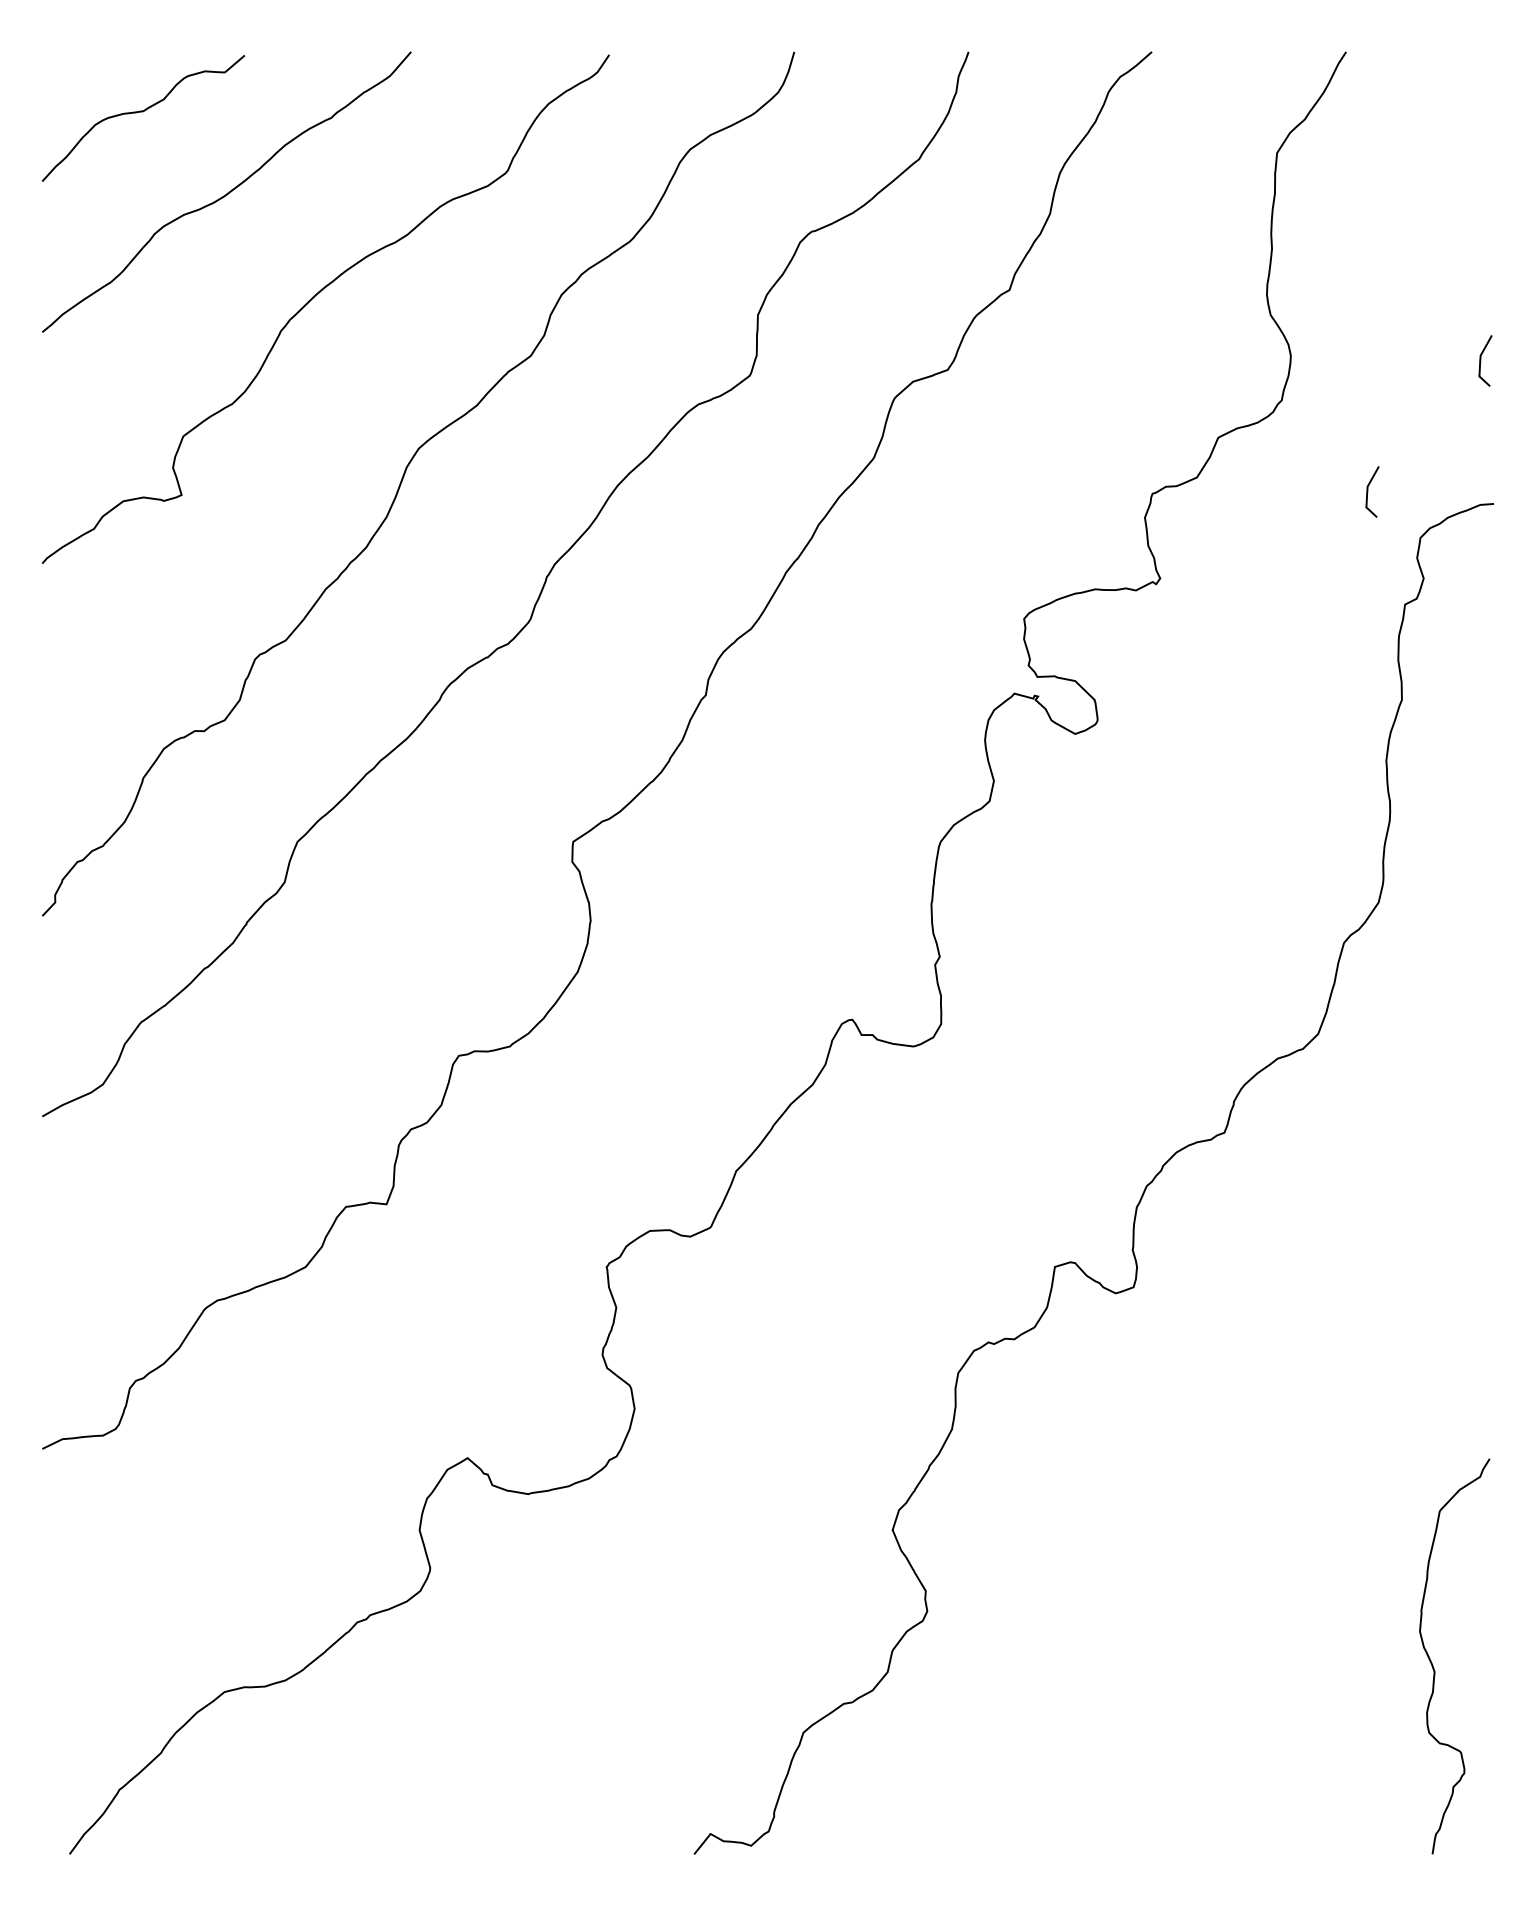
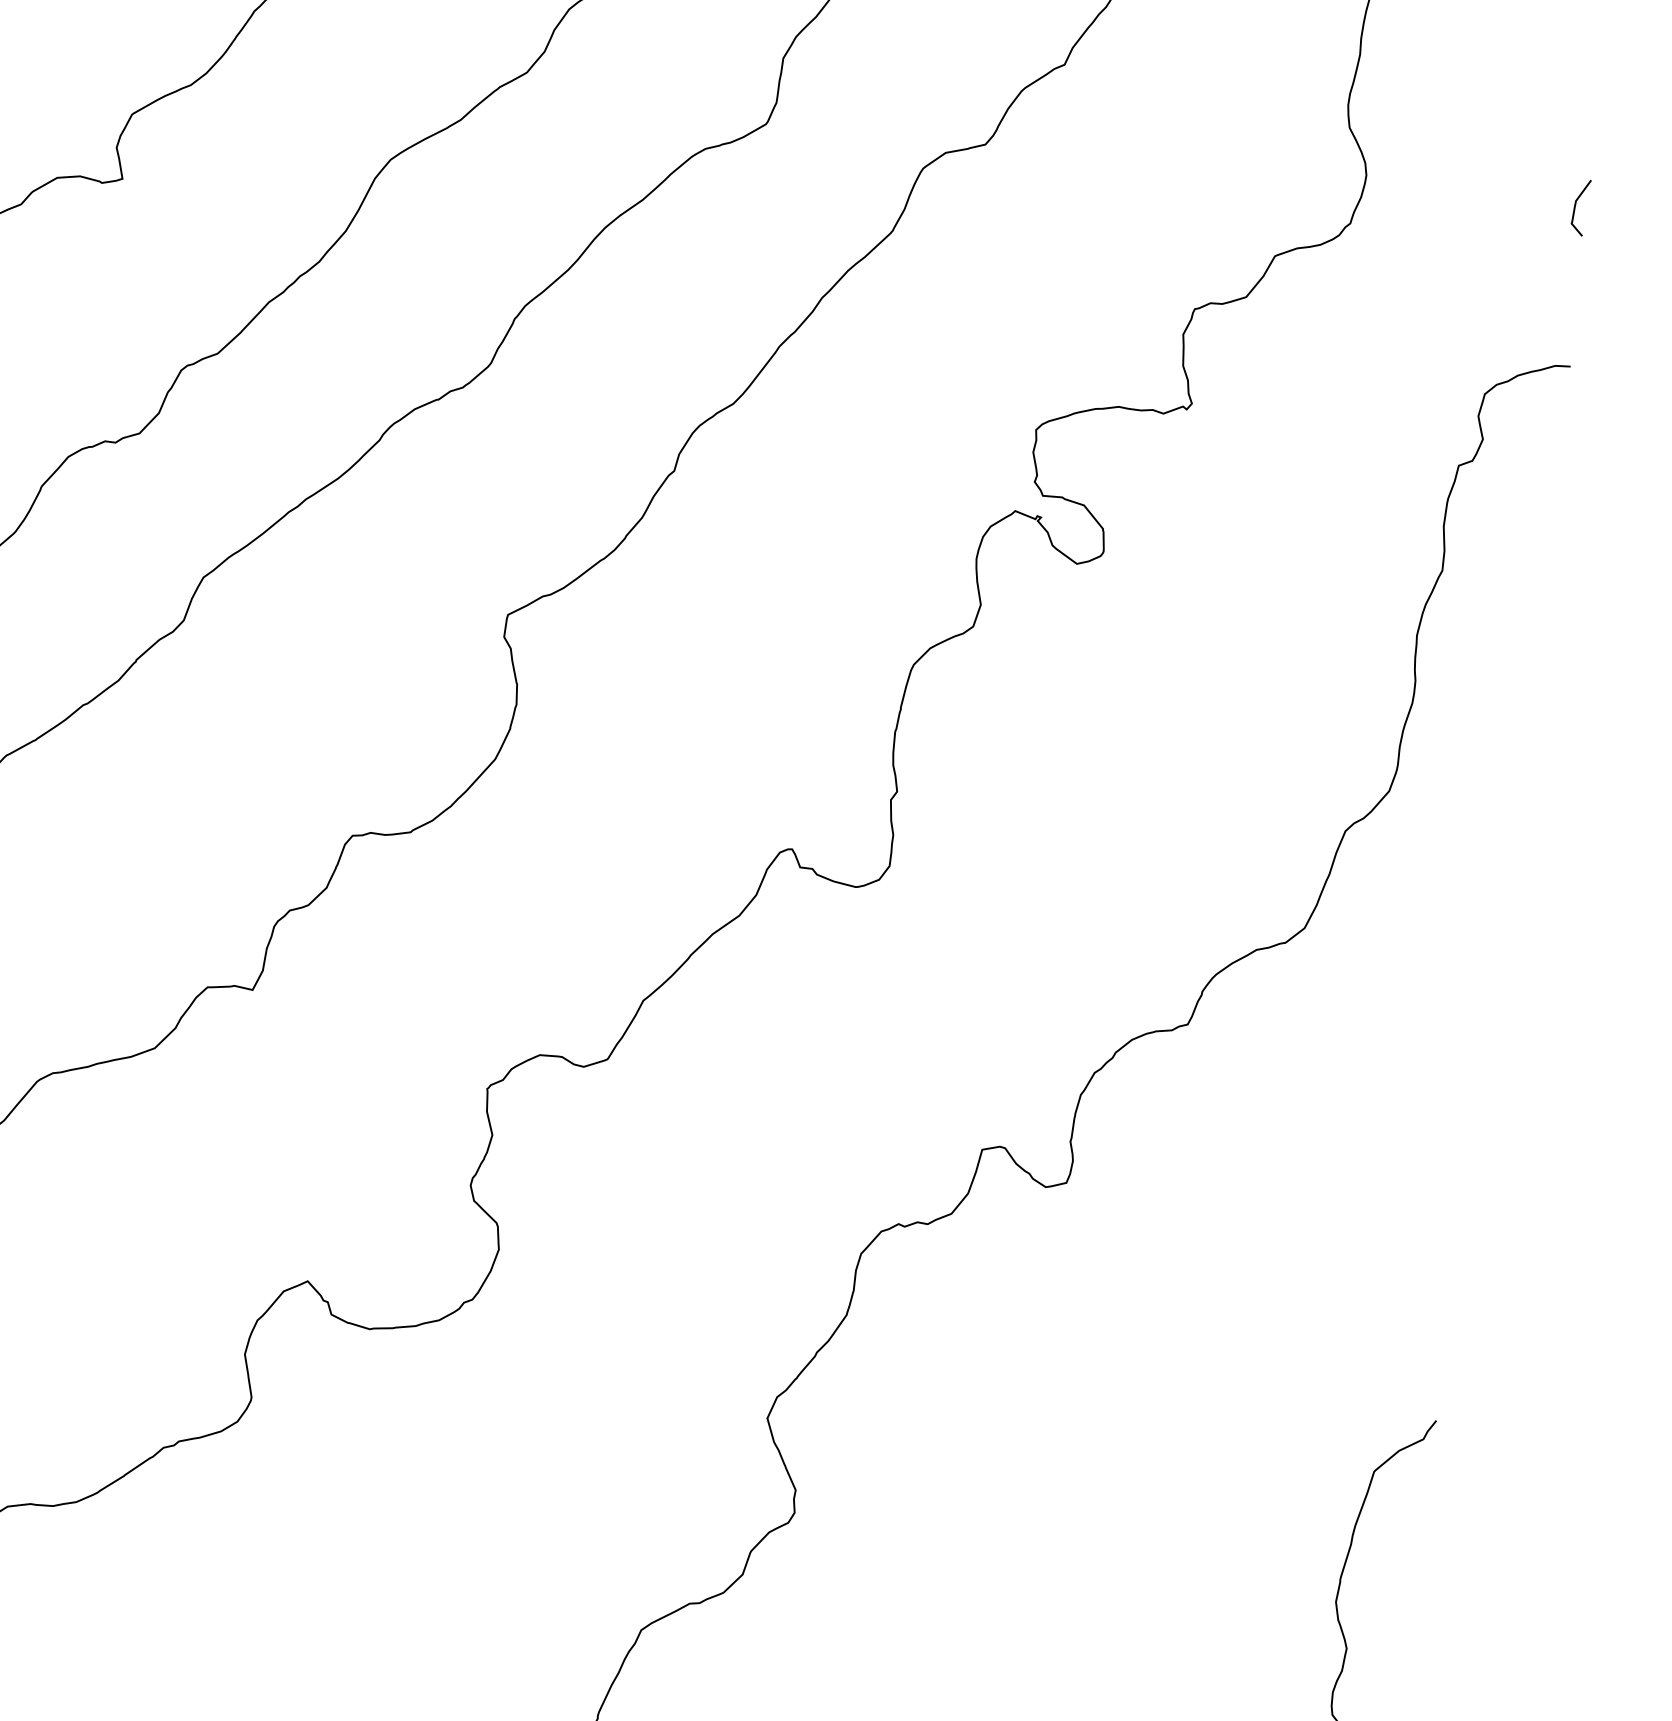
curve: (1368, 491) -> (1433, 335), removed

